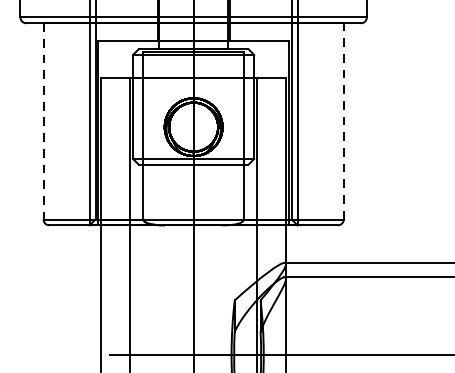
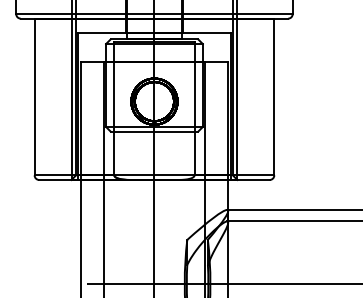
line: (343, 120) -> (274, 96), dashed -> solid
line: (43, 121) -> (34, 97), dashed -> solid

